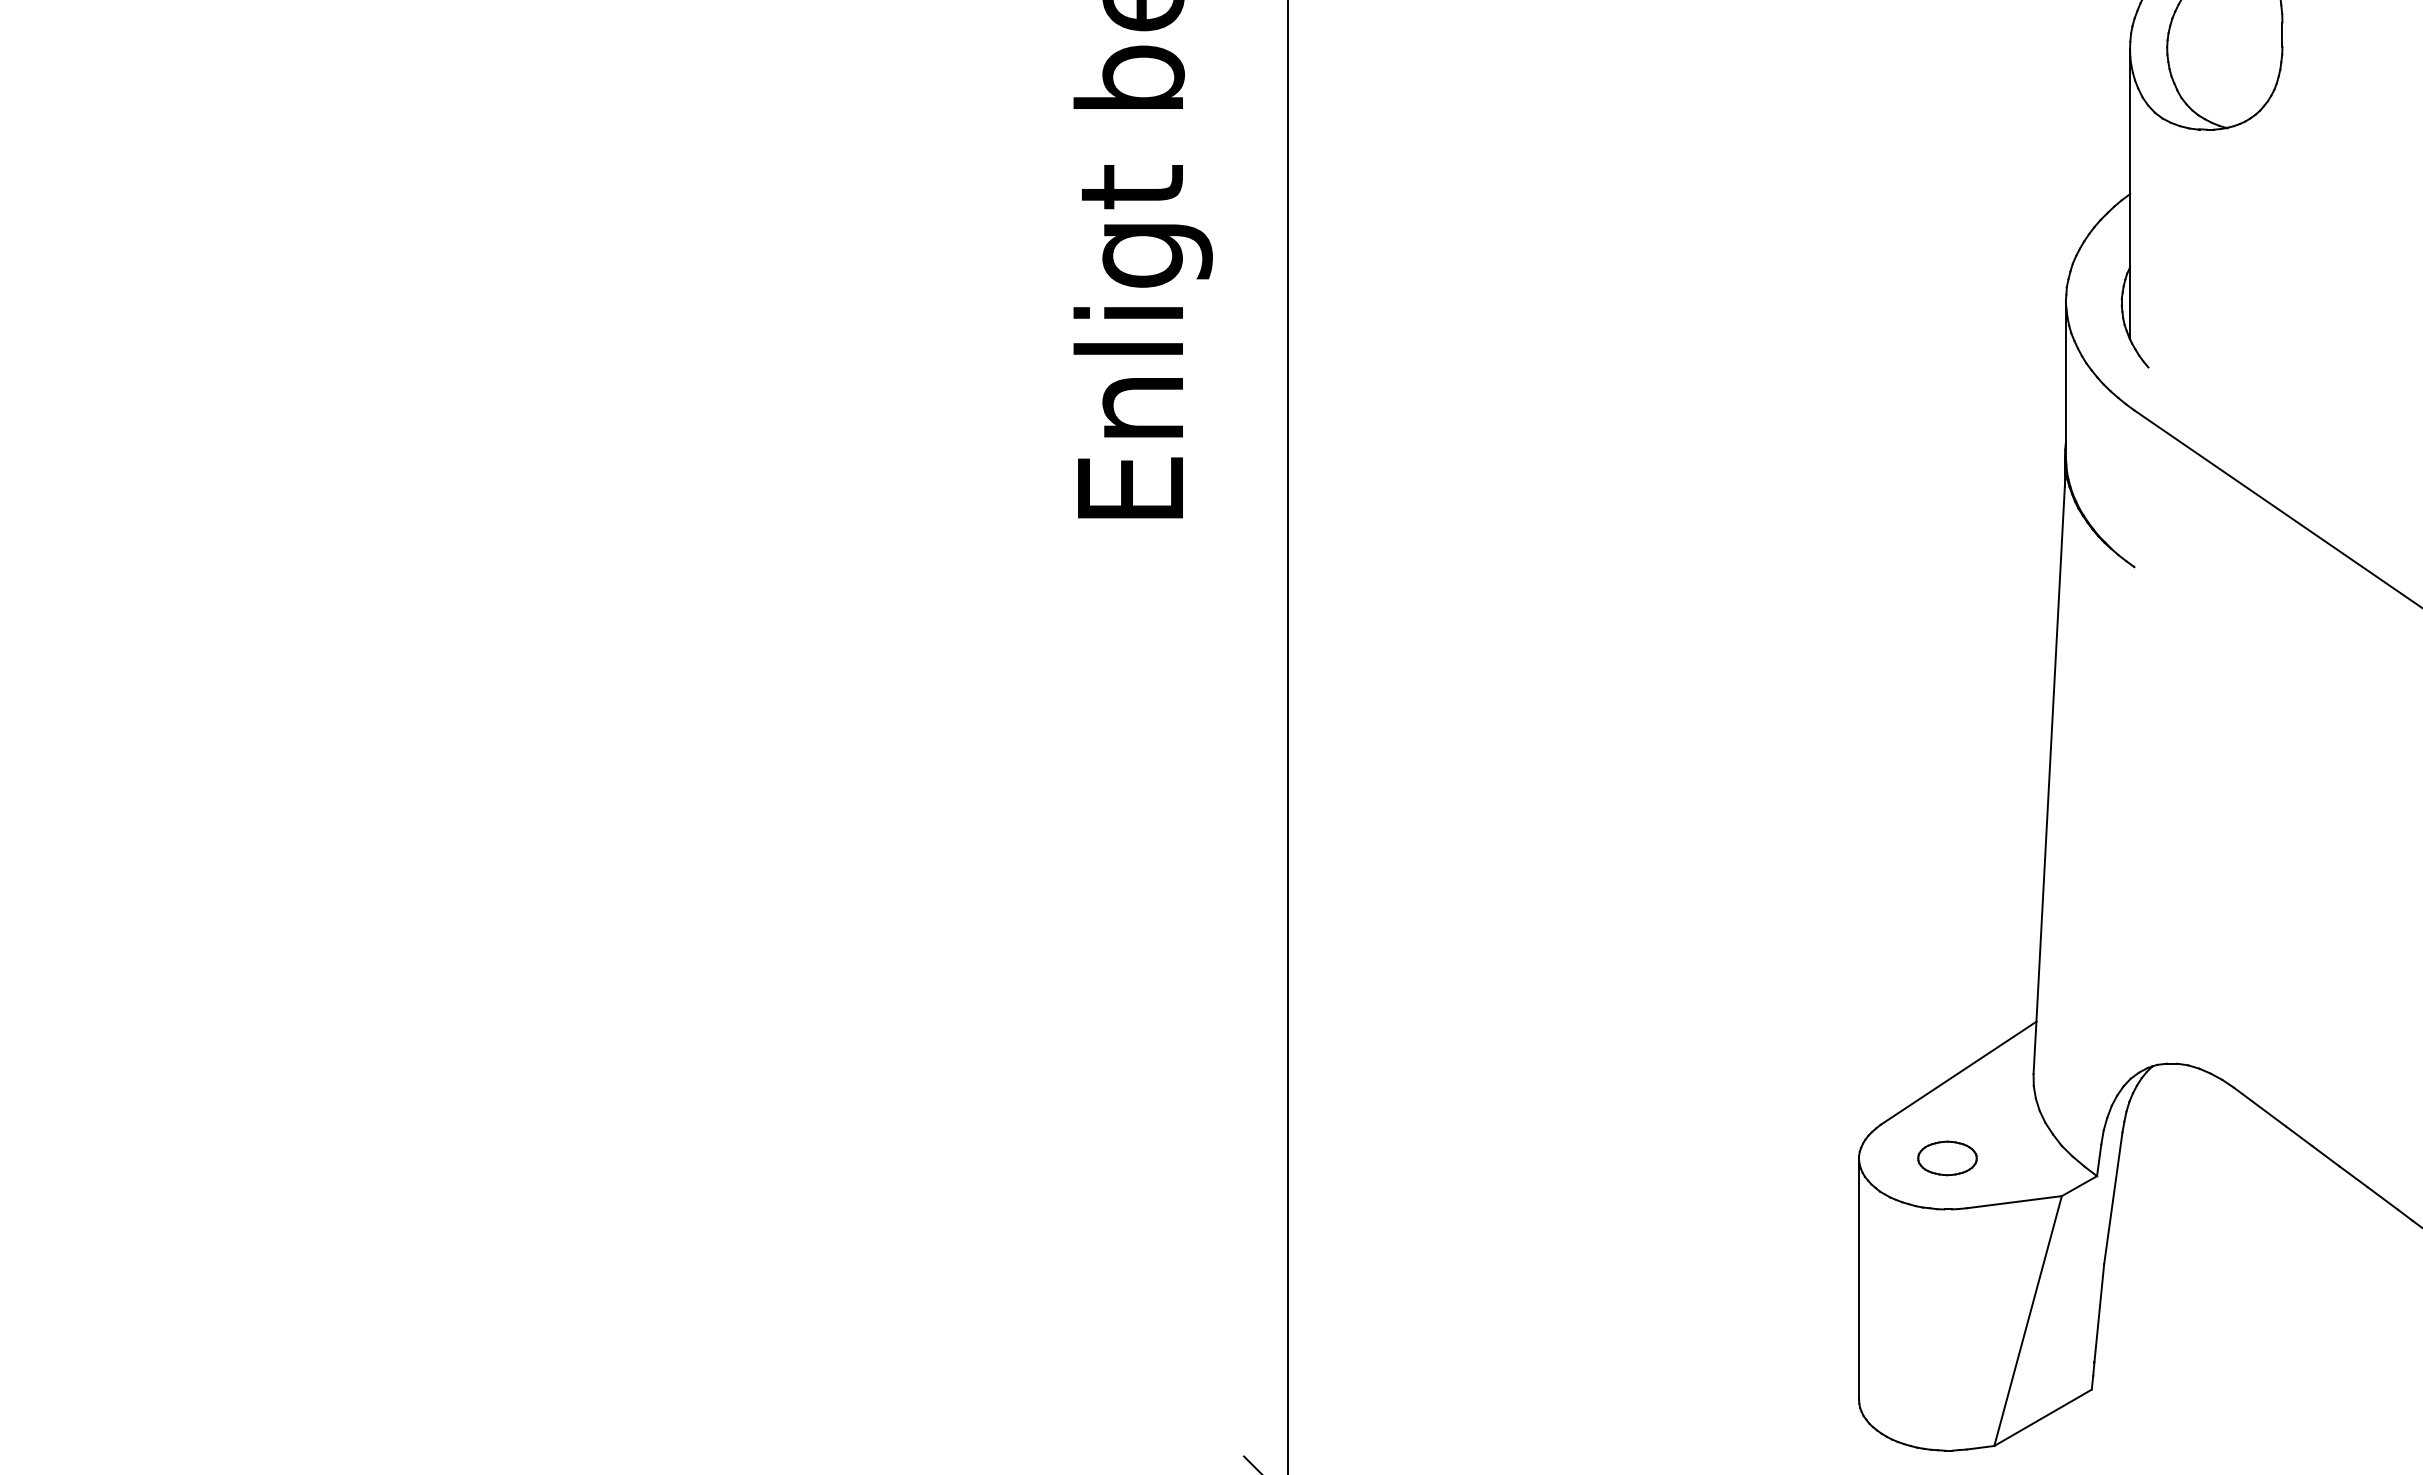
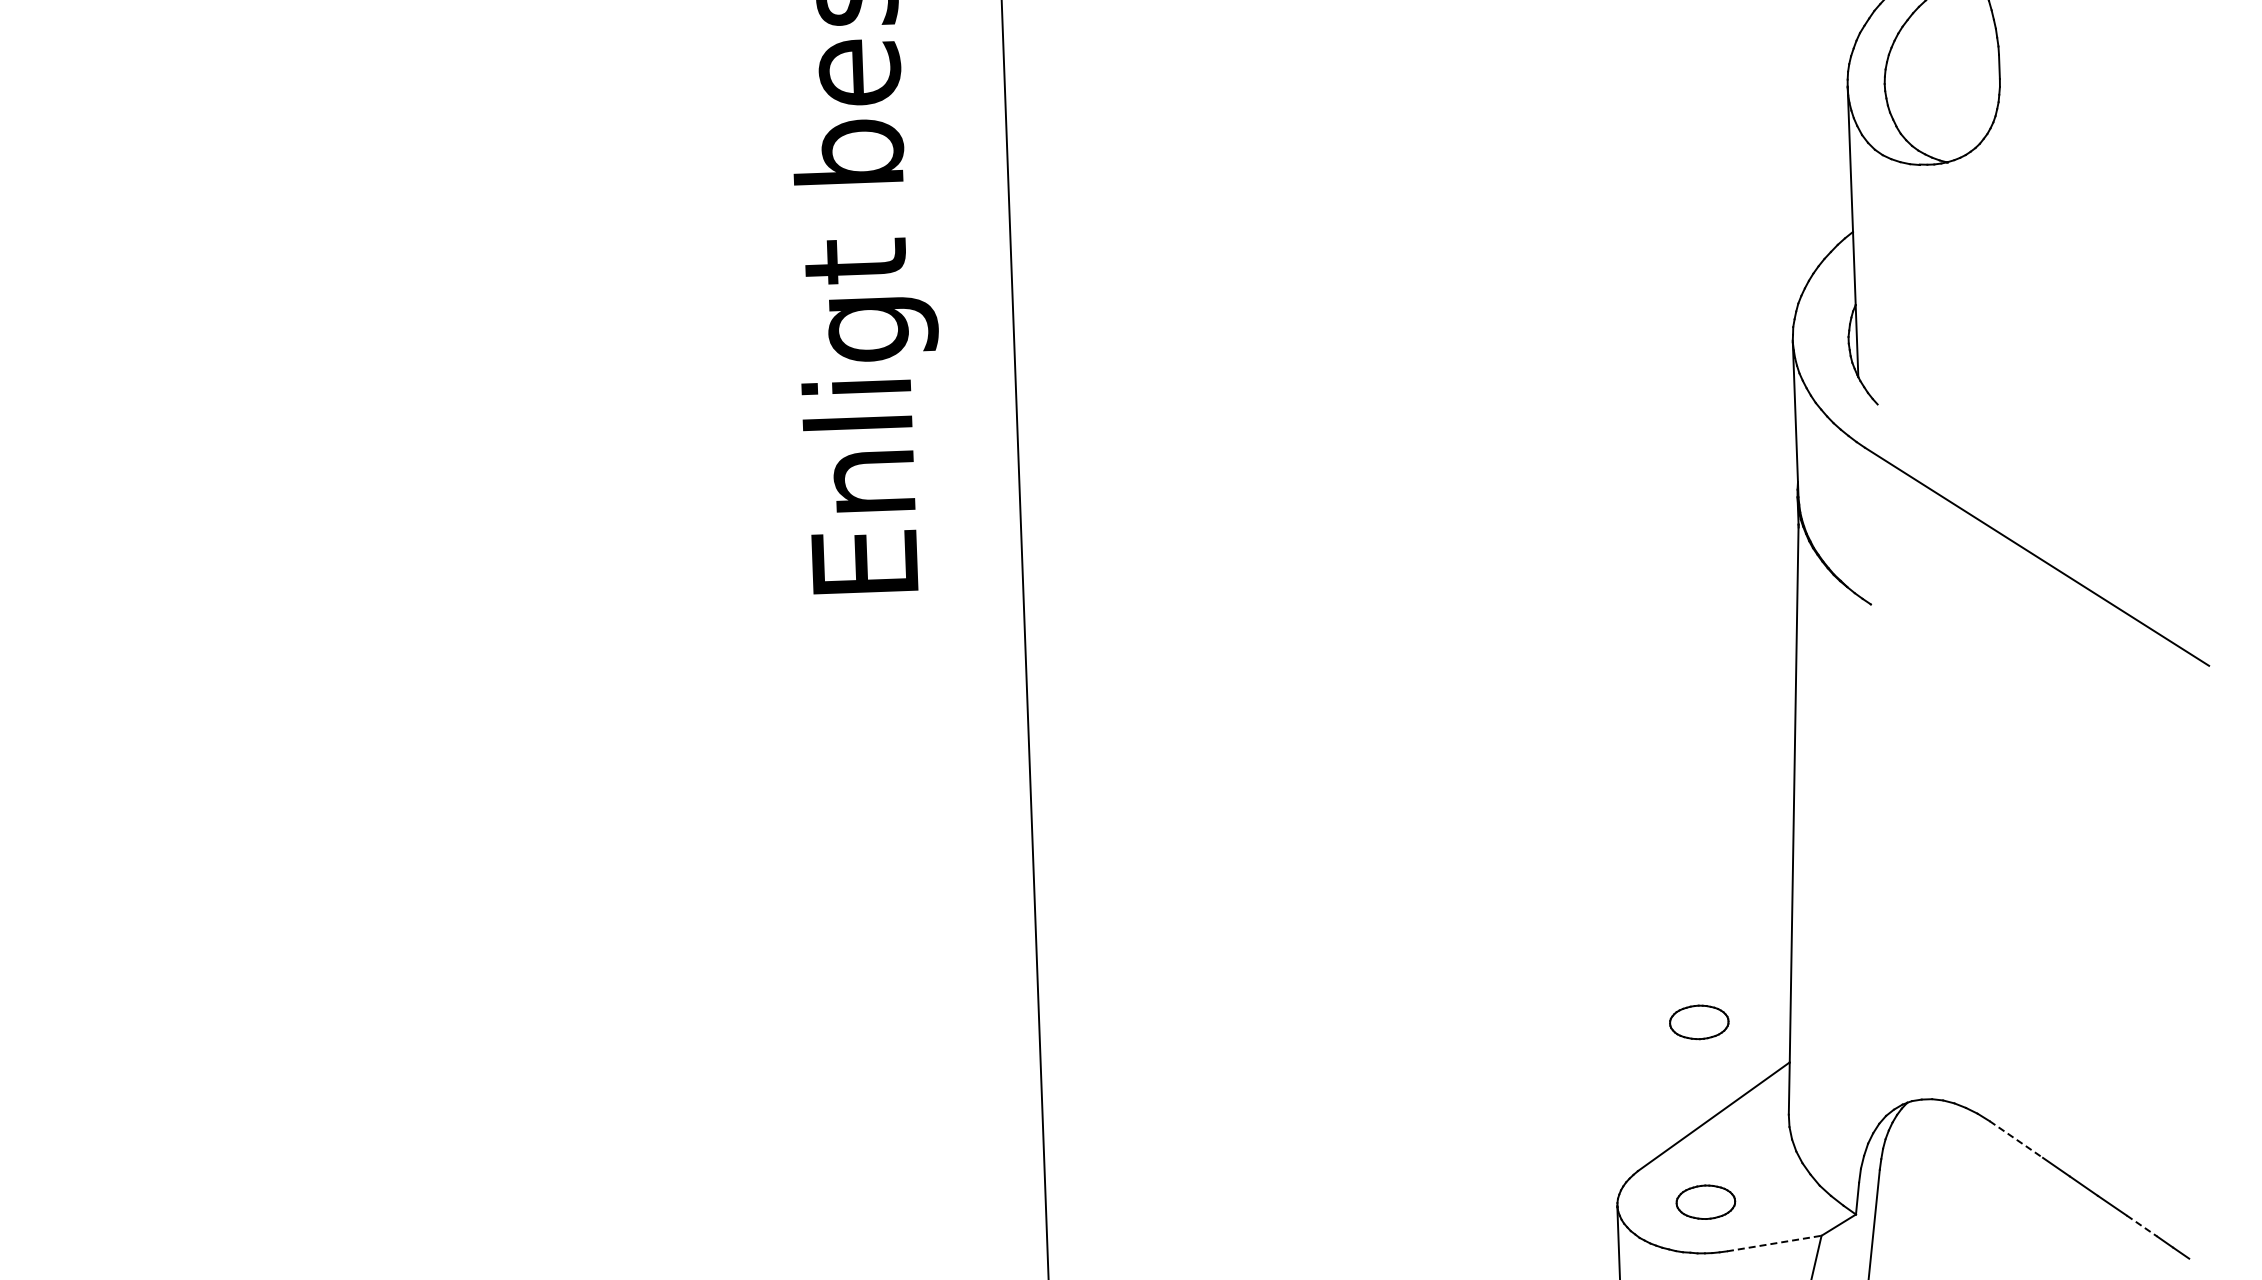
part: (1947, 978) -> (1699, 1022), added
line: (2260, 1107) -> (2016, 1139), solid -> dashed
line: (2382, 1198) -> (2142, 1226), solid -> dashed
line: (2014, 1202) -> (1774, 1243), solid -> dashed

